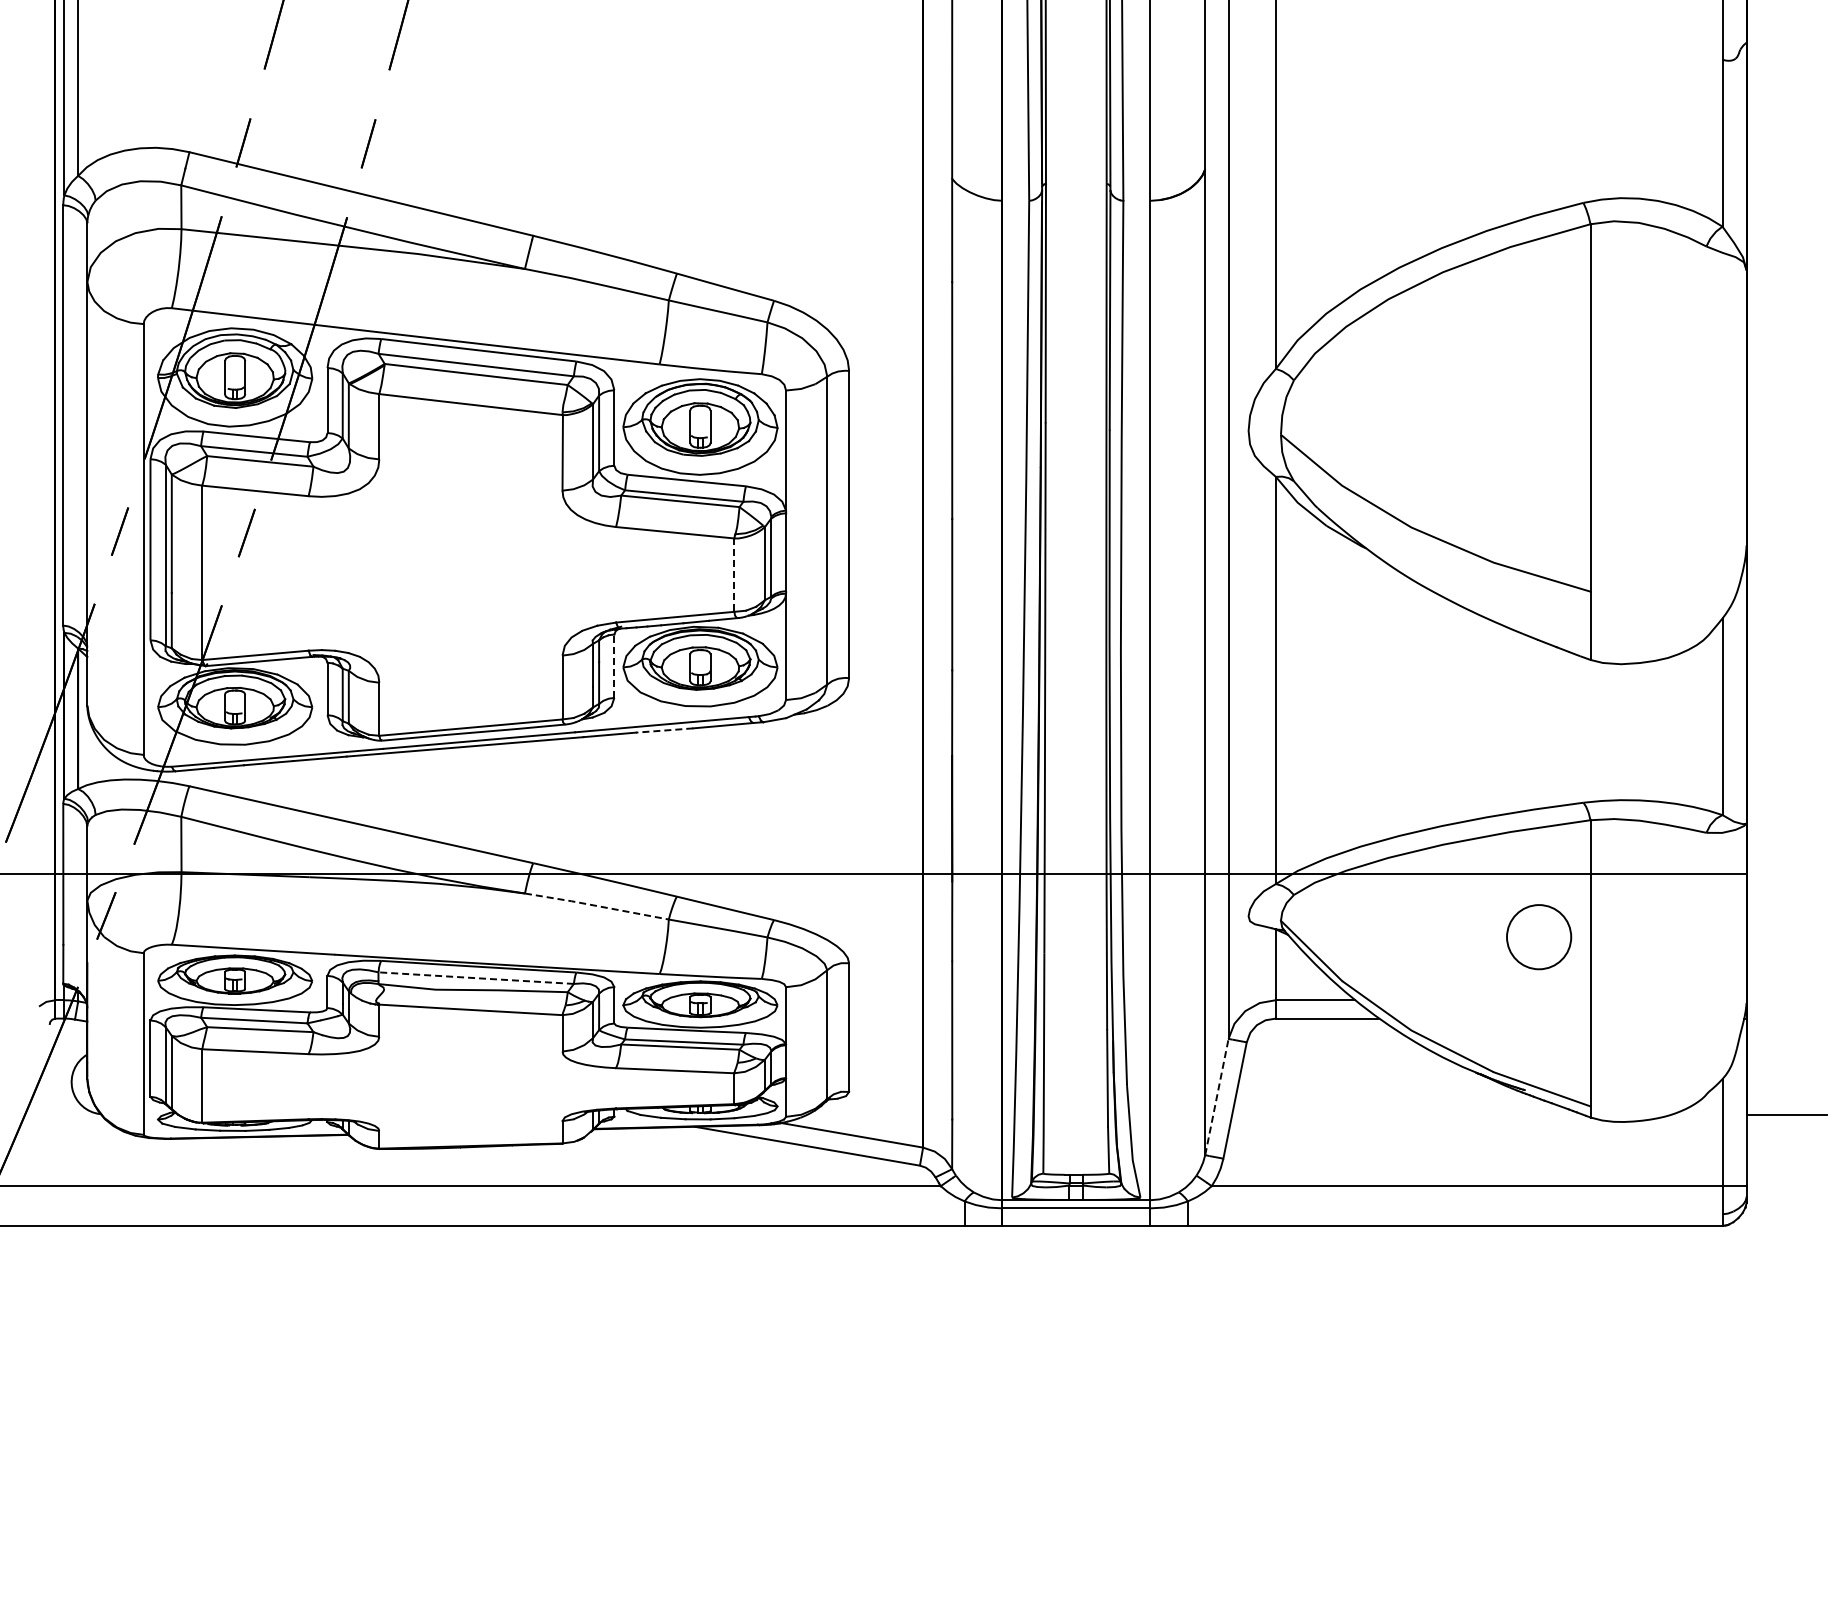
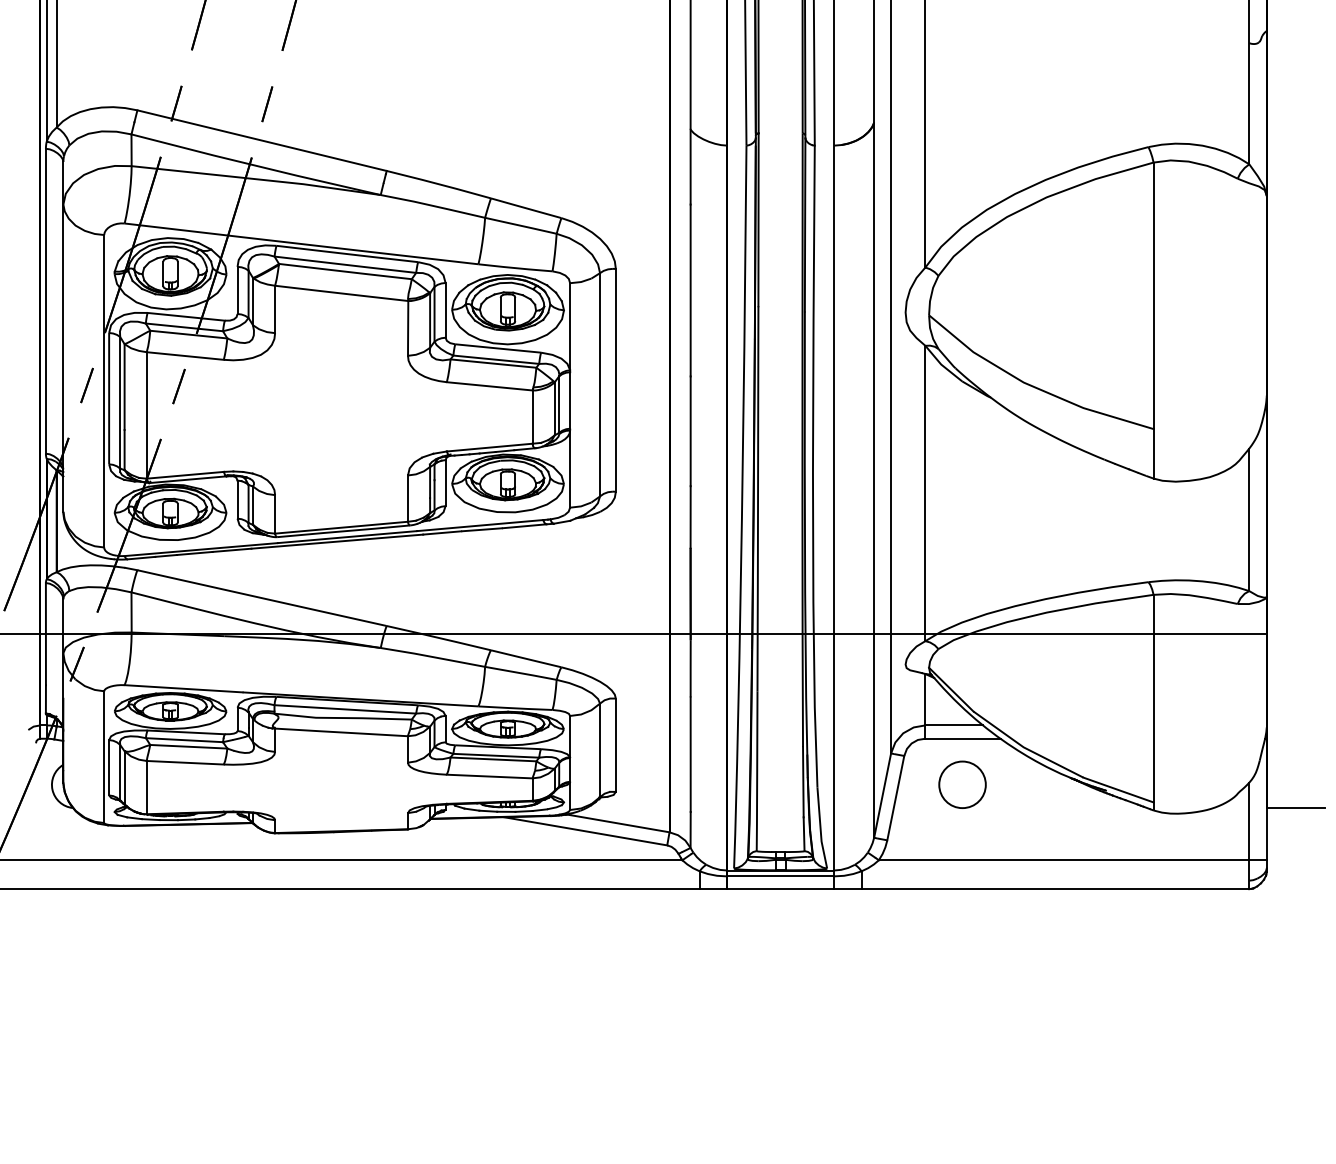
line: (734, 575) -> (532, 417), dashed -> solid
line: (614, 666) -> (445, 483), dashed -> solid
line: (664, 730) -> (481, 529), dashed -> solid
line: (596, 906) -> (432, 657), dashed -> solid
circle: (1539, 937) -> (962, 785), moved
line: (476, 978) -> (345, 709), dashed -> solid
line: (1217, 1096) -> (883, 795), dashed -> solid

